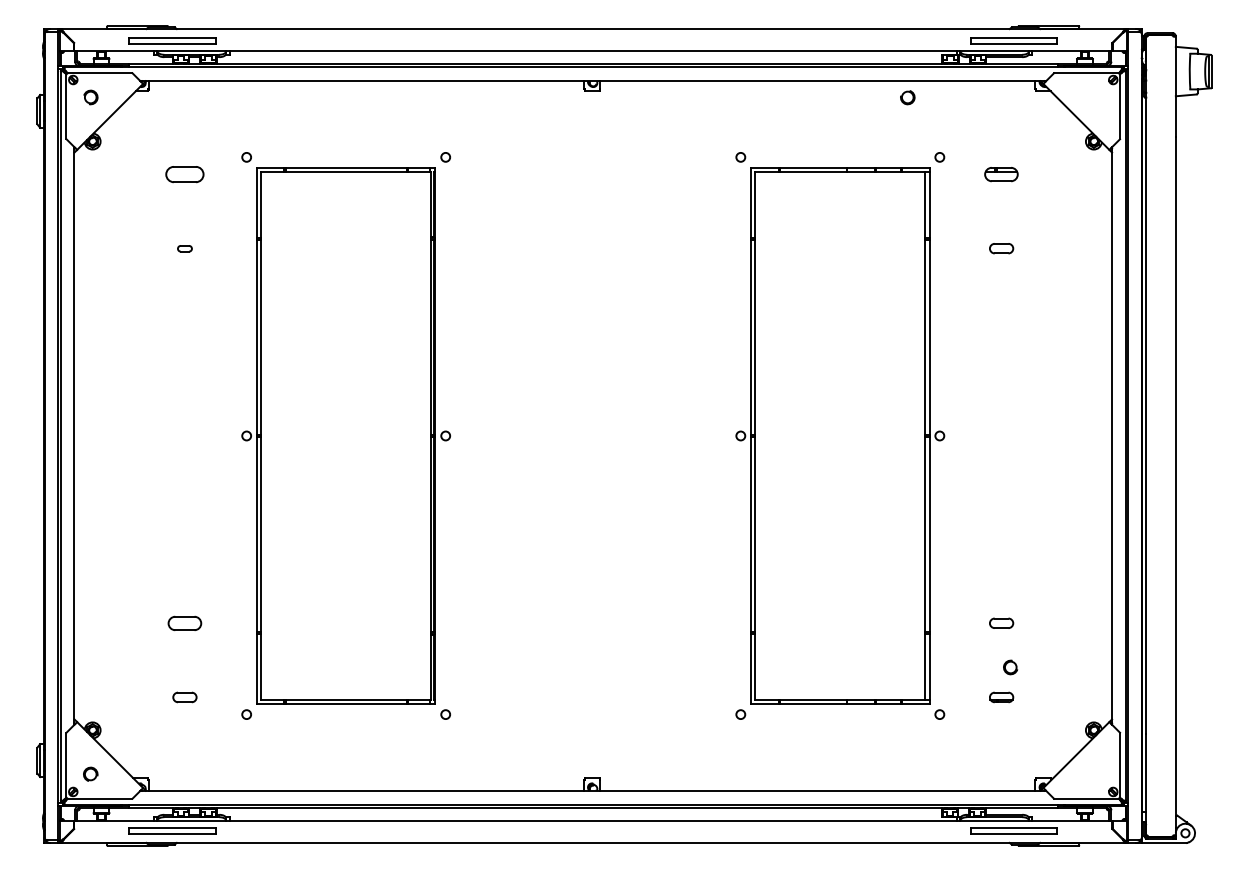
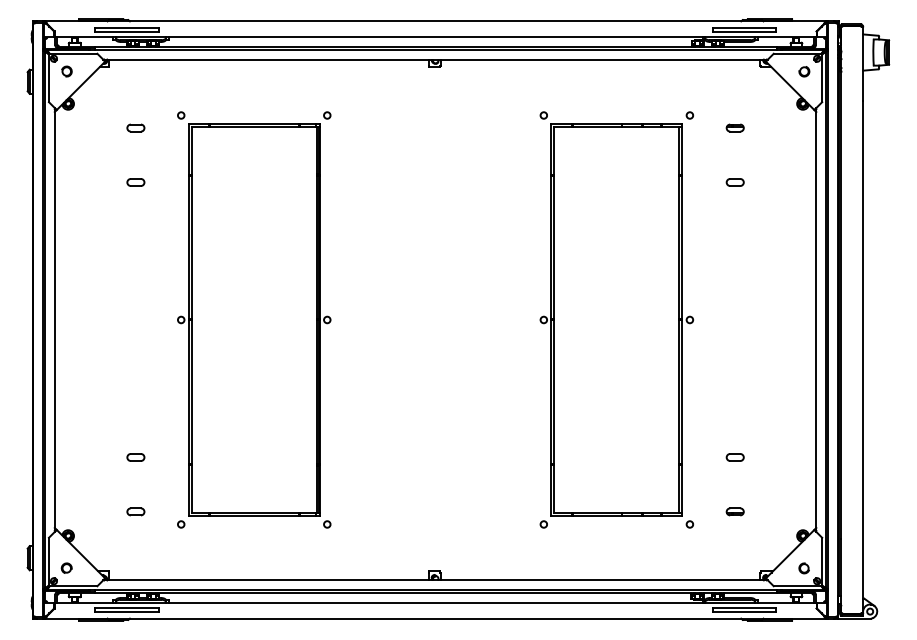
part: (907, 97) -> (804, 71), moved
part: (184, 174) -> (135, 128), size x0.62
part: (1001, 174) -> (735, 128), size x0.71
part: (184, 248) -> (135, 182), size x1.67
part: (184, 622) -> (135, 456), size x0.71
part: (1010, 667) -> (804, 568), moved

